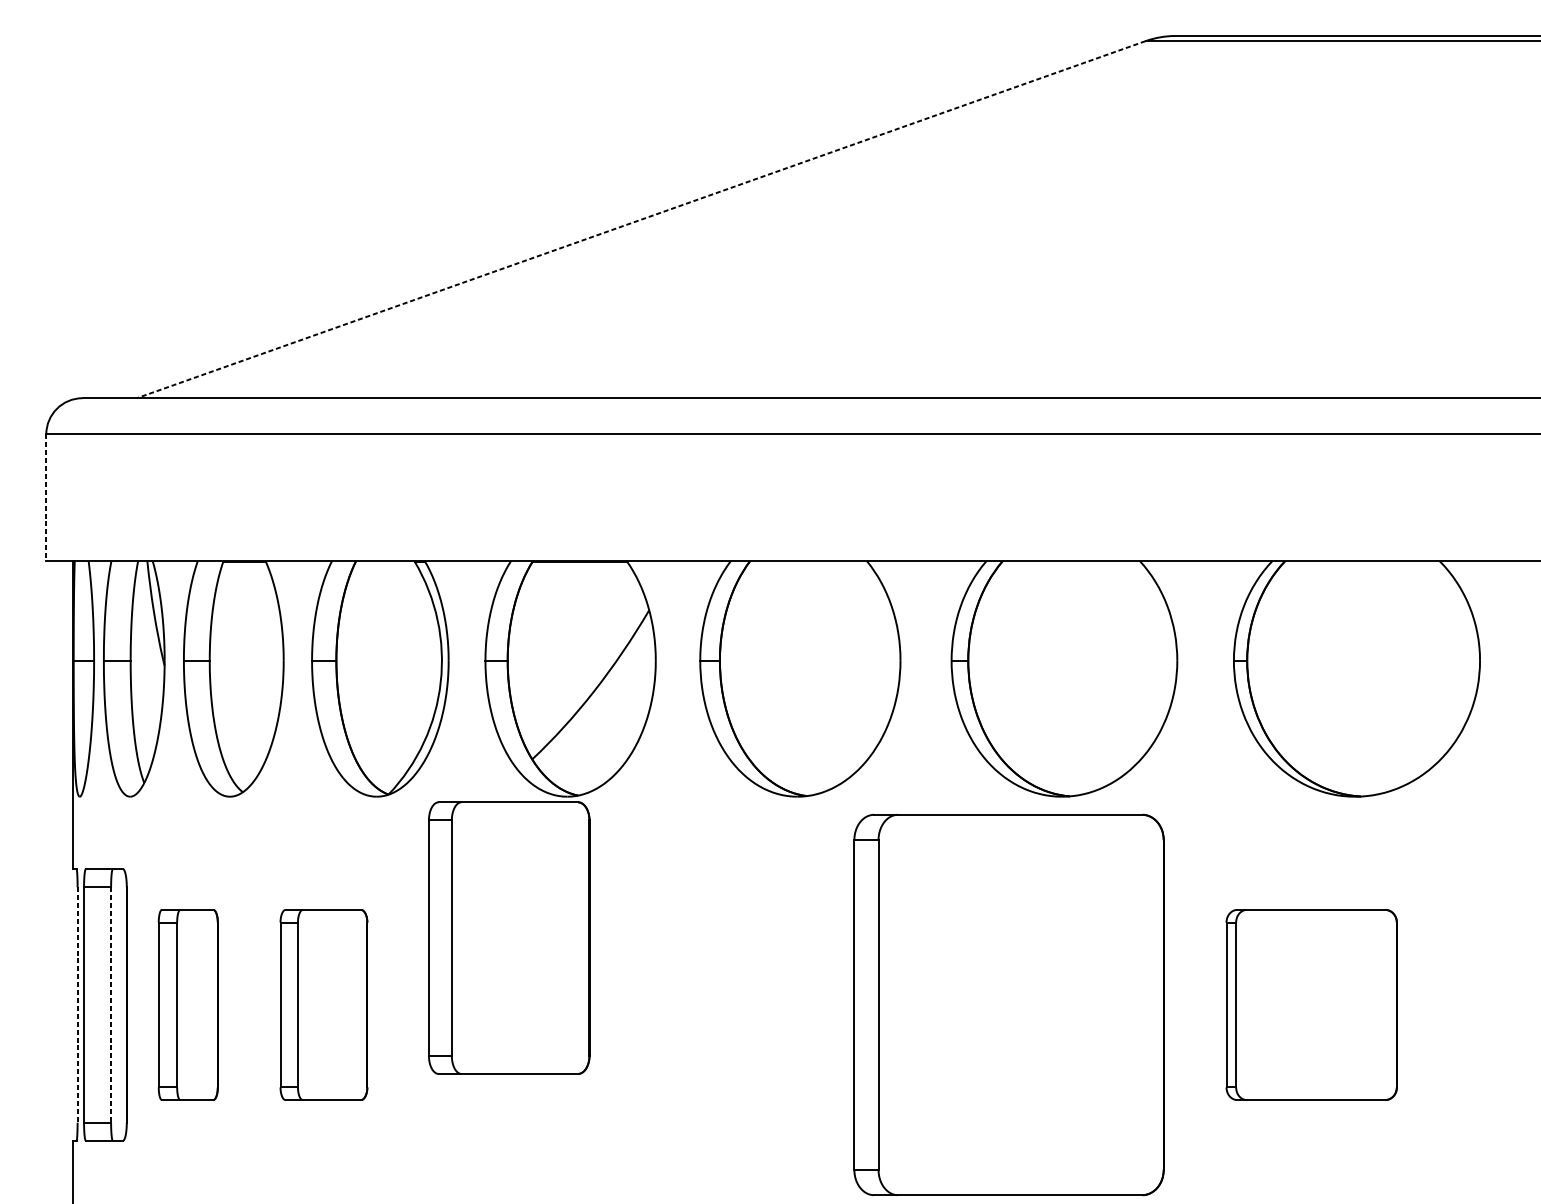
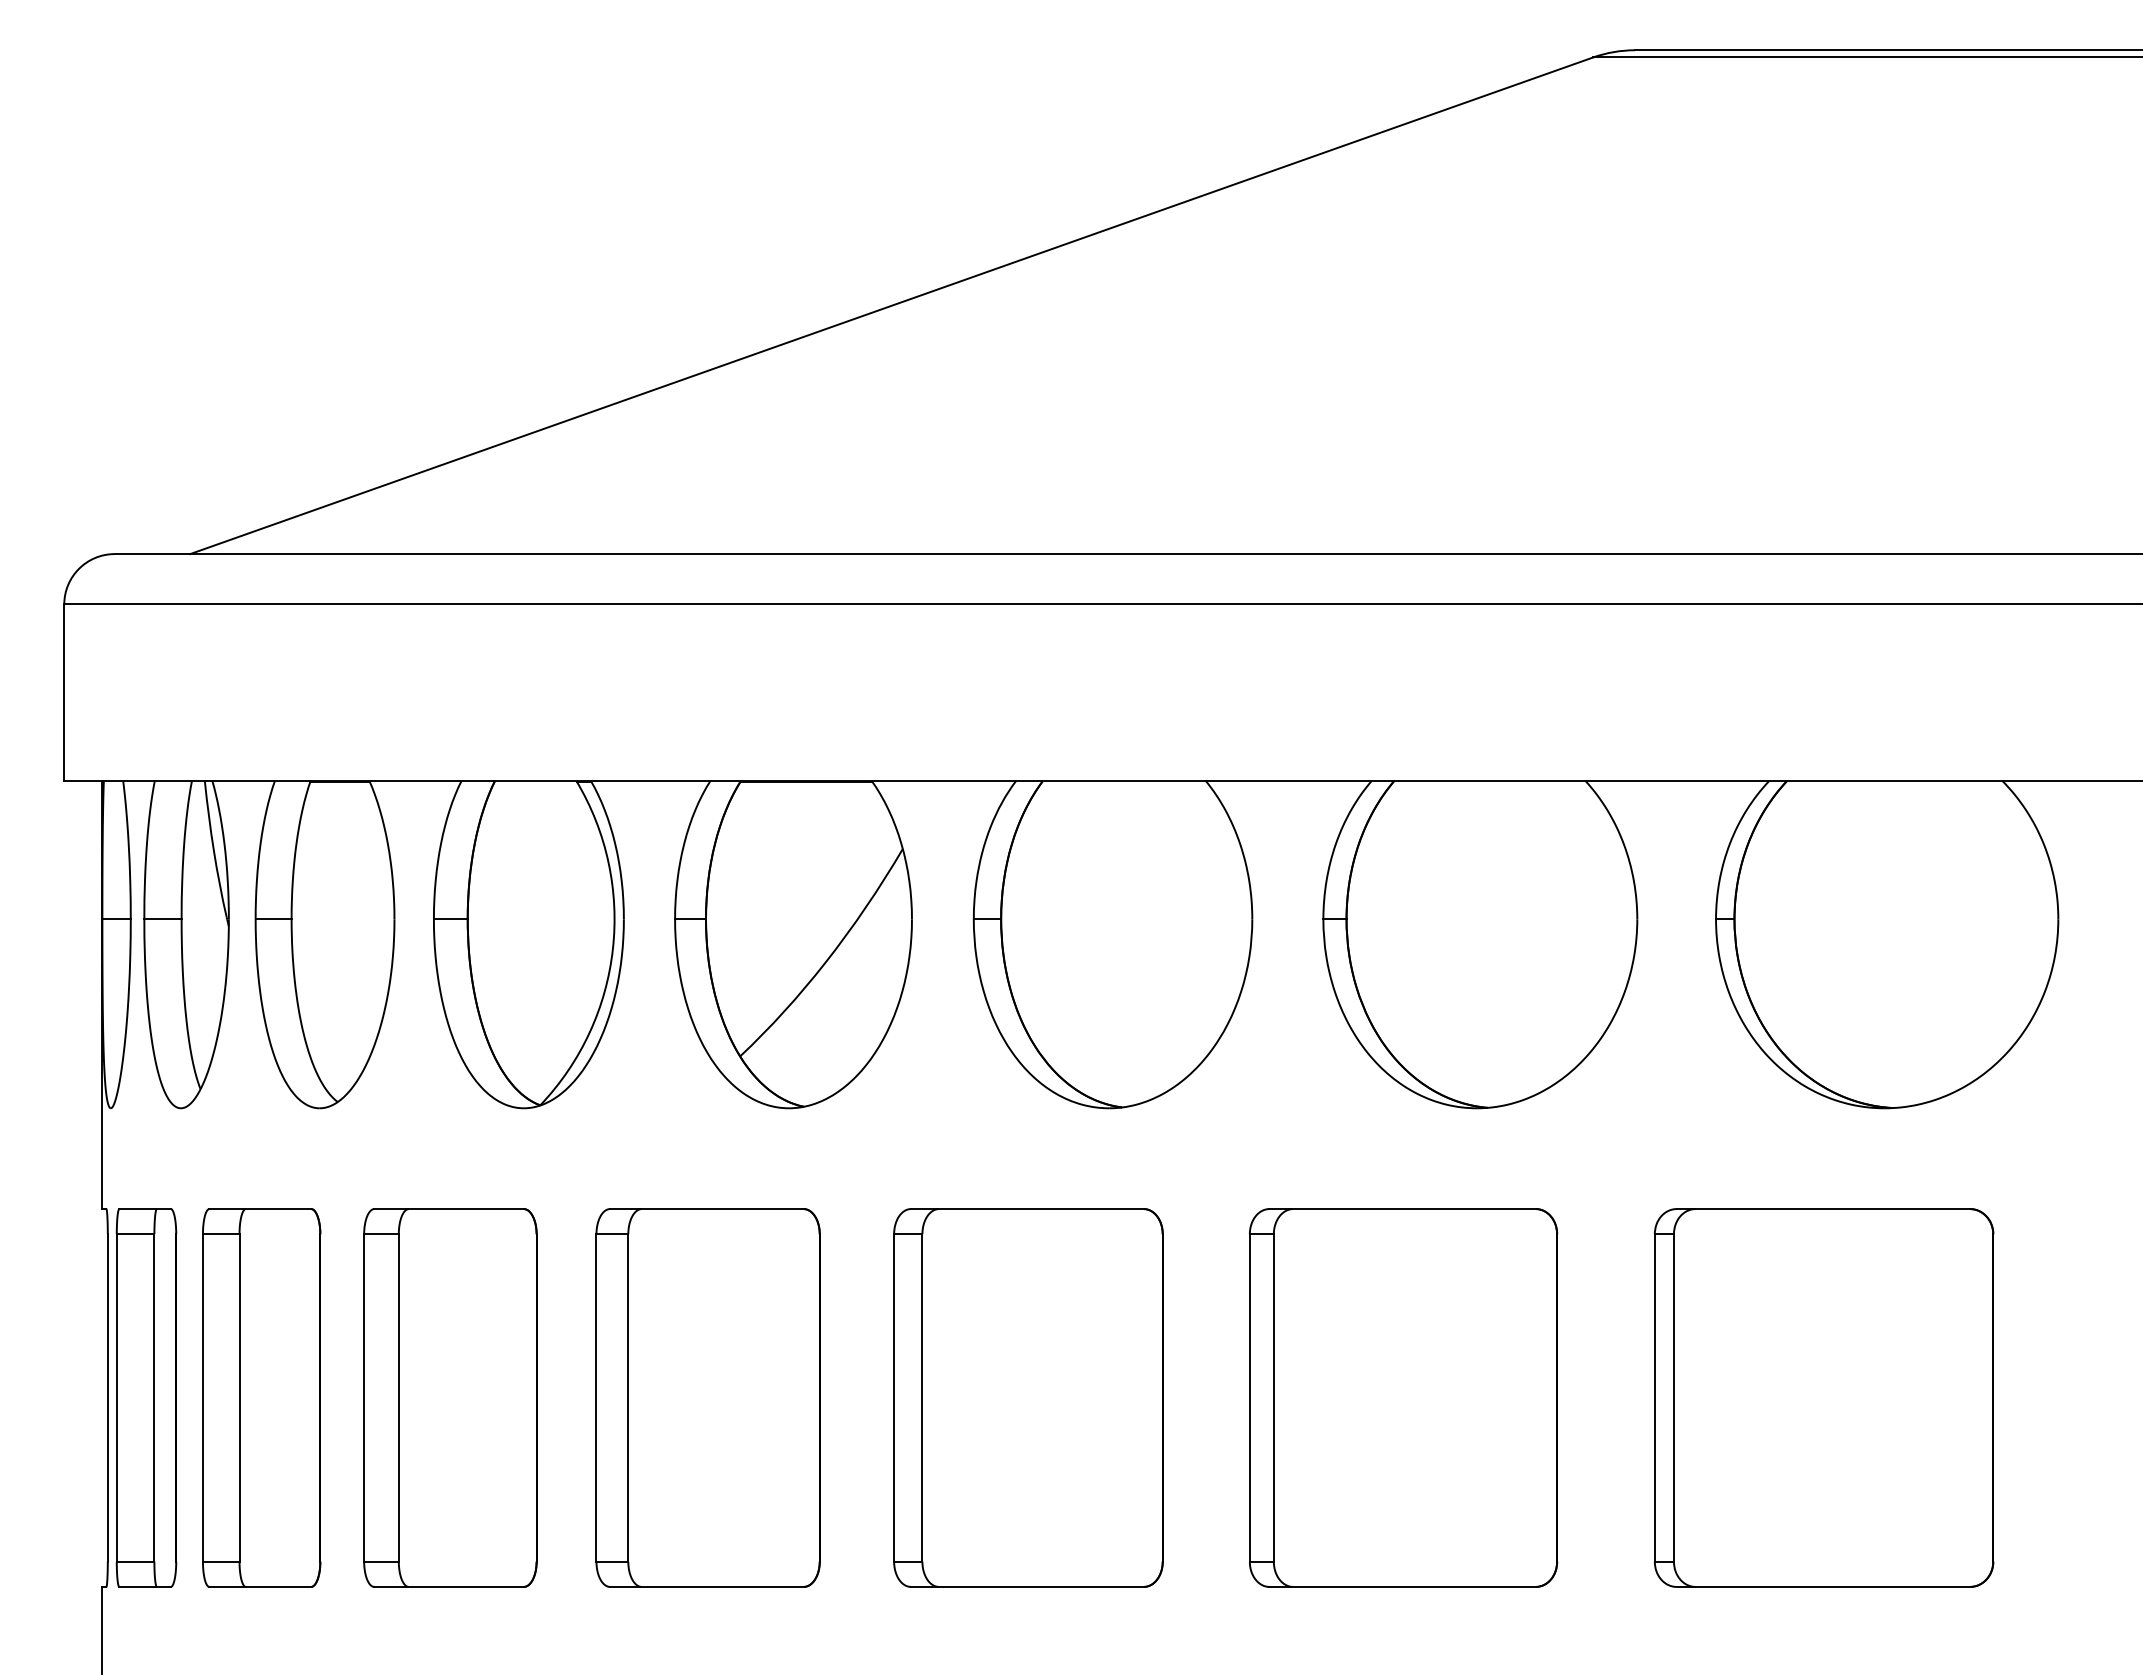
line: (641, 219) -> (891, 305), dashed -> solid
line: (46, 498) -> (64, 693), dashed -> solid
part: (508, 937) -> (707, 1397), moved
part: (188, 1004) -> (261, 1397), size x1.43
part: (324, 1004) -> (450, 1397), size x1.43
part: (739, 1004) -> (1028, 1397), added
part: (1009, 1004) -> (1403, 1397), size x0.71
part: (1311, 1004) -> (1824, 1397), size x1.43
line: (77, 1005) -> (107, 1398), dashed -> solid
line: (111, 1005) -> (154, 1398), dashed -> solid

